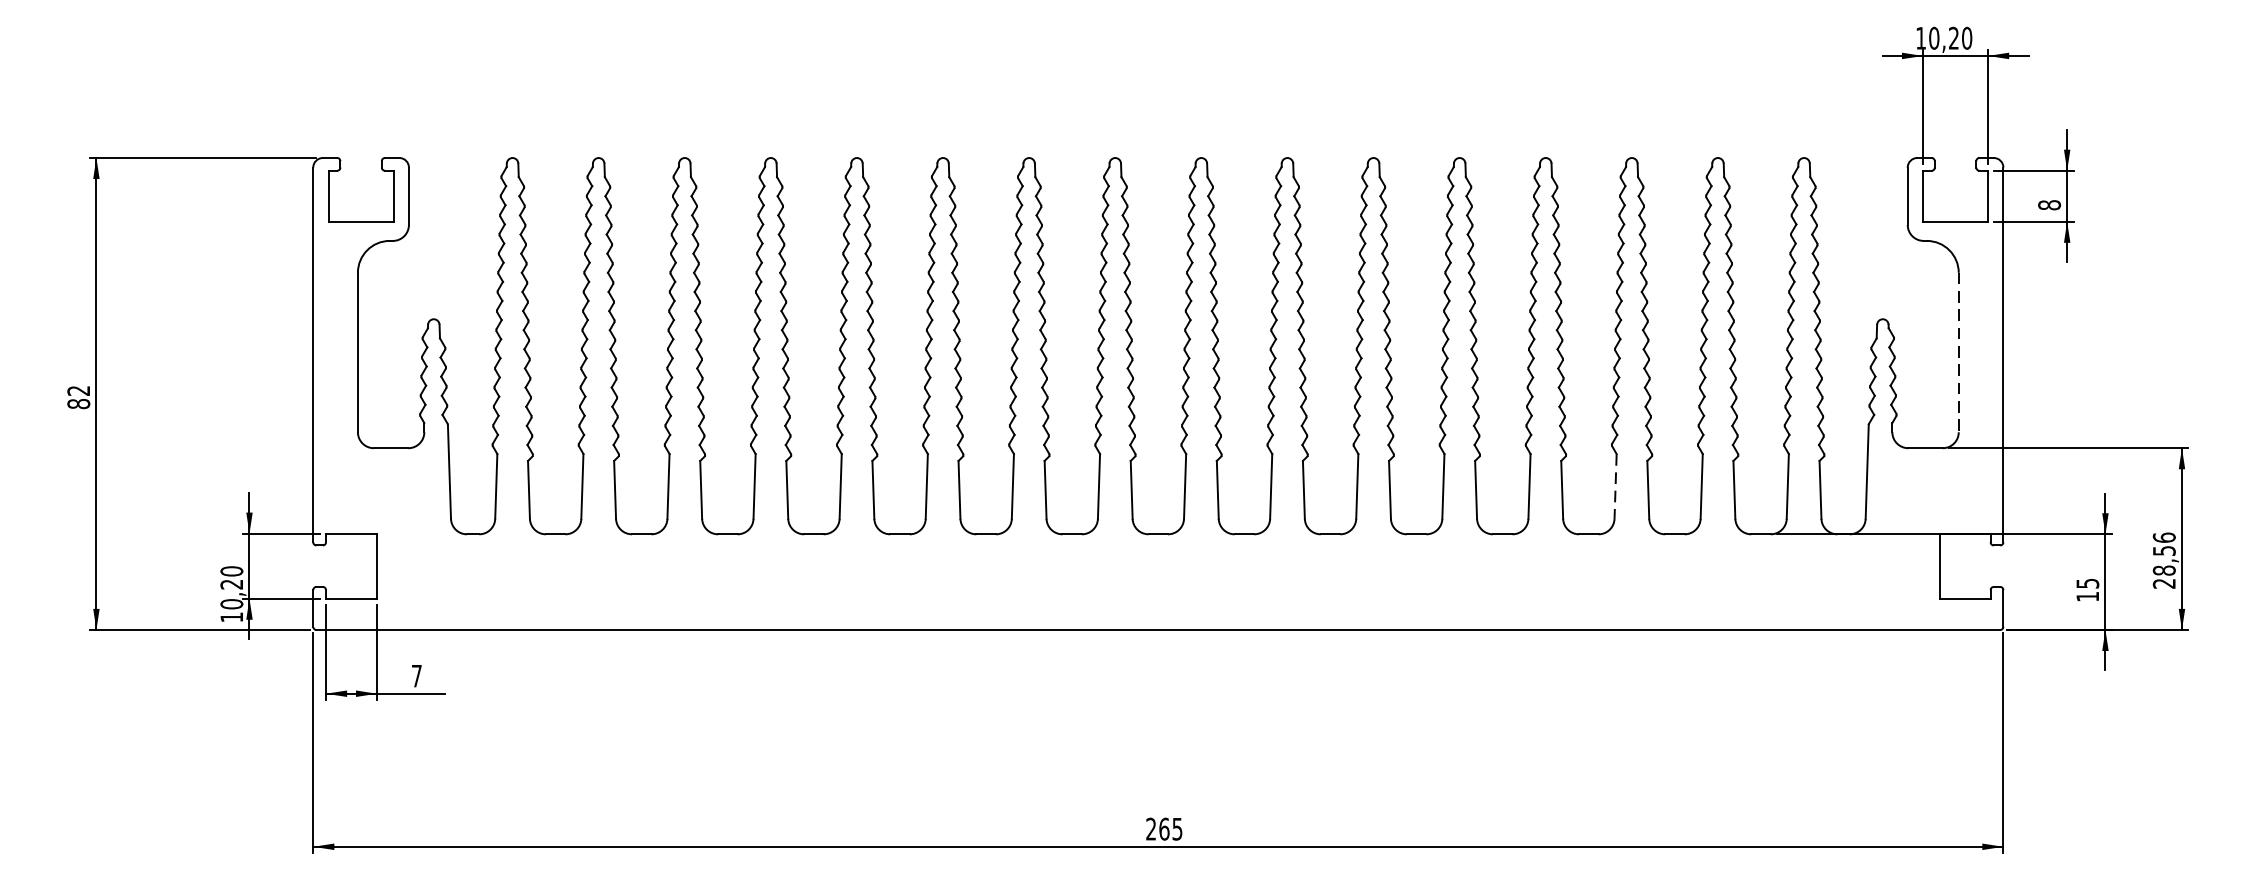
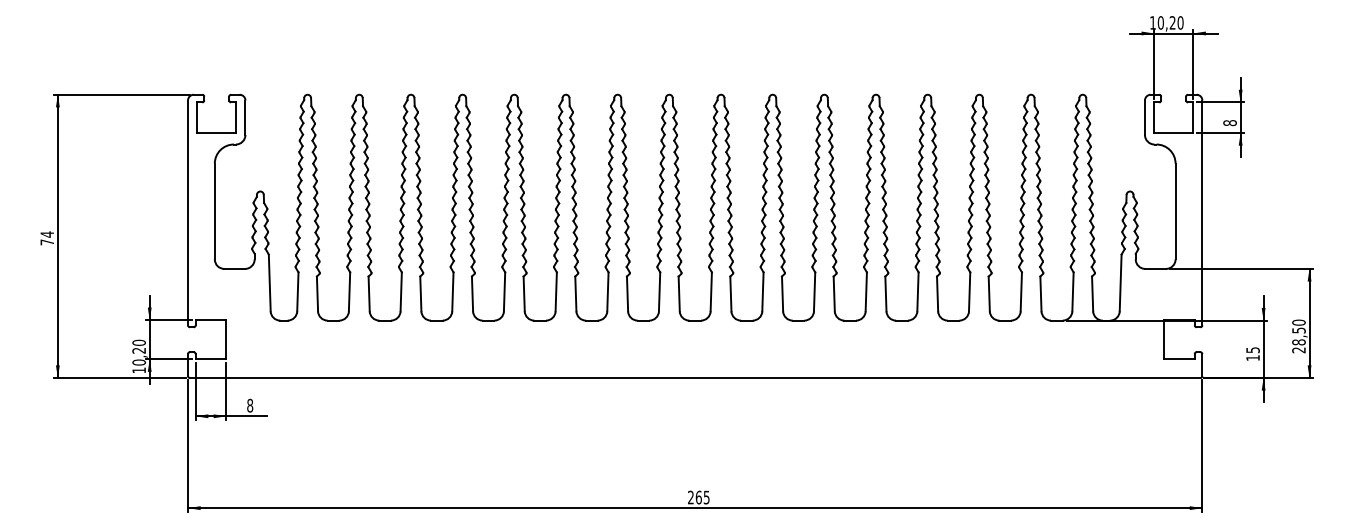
line: (1958, 352) -> (1175, 211), dashed -> solid
text: (79, 397) -> (47, 238), 82 -> 74
line: (1615, 487) -> (969, 292), dashed -> solid
text: (2163, 537) -> (1298, 322), 28,56 -> 28,50
text: (417, 675) -> (250, 405), 7 -> 8

